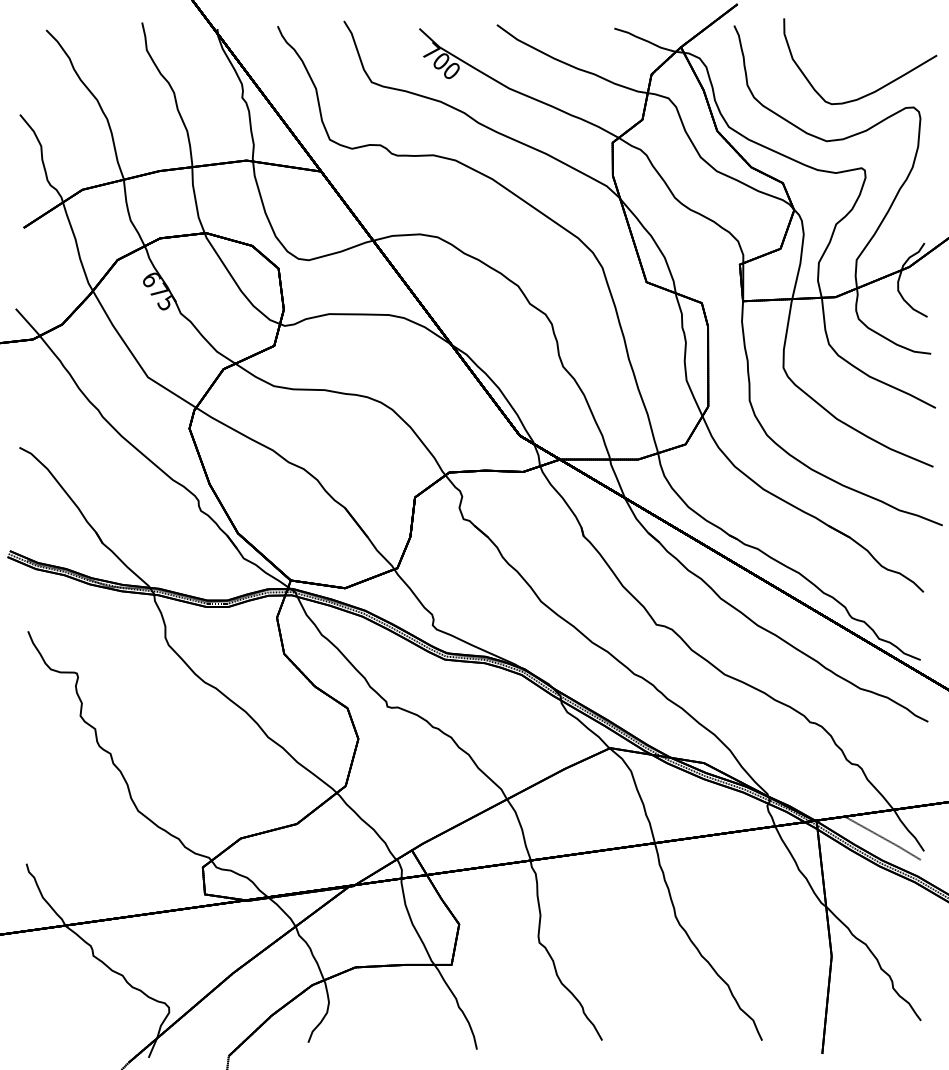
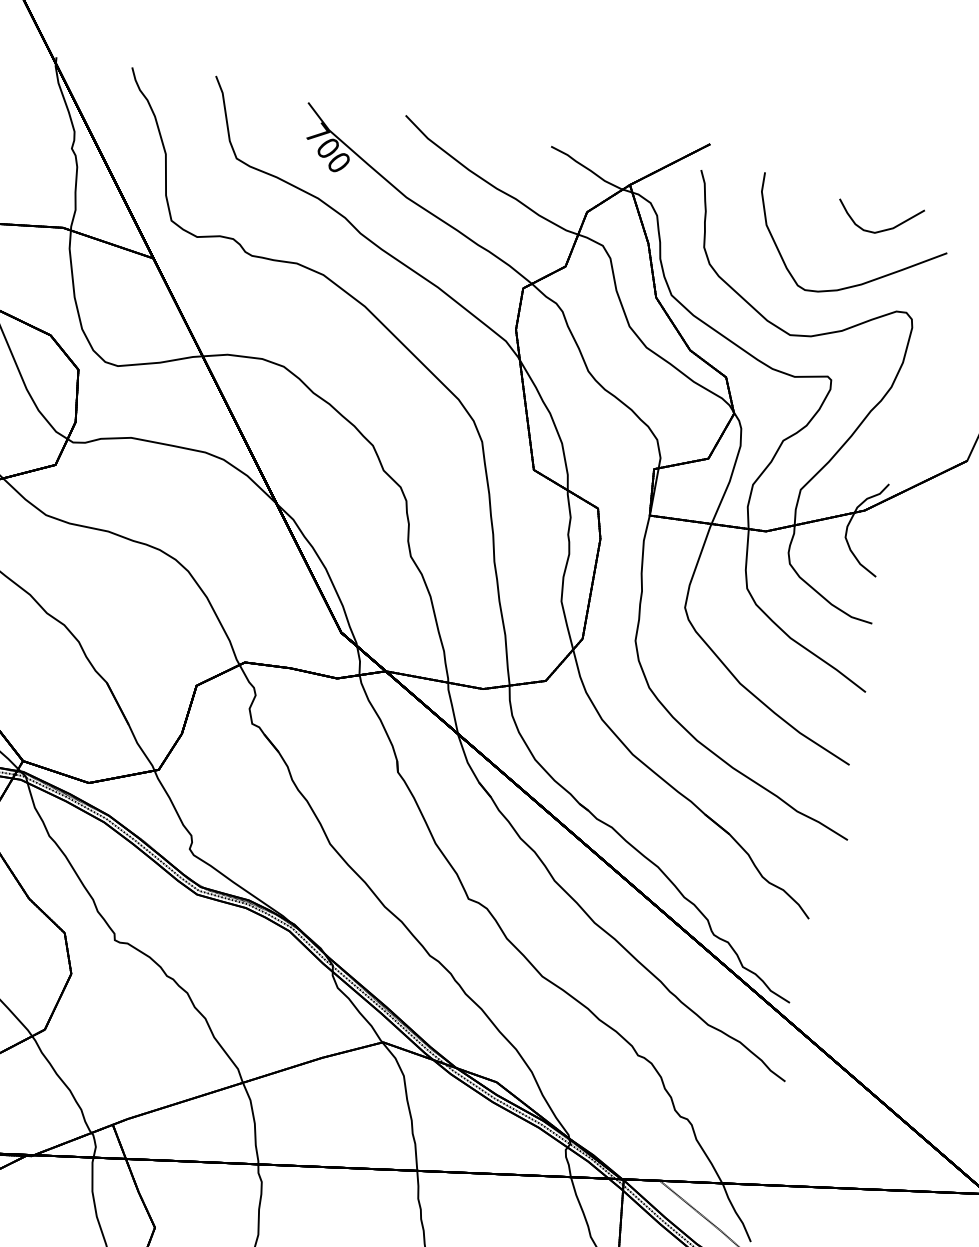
part: (882, 46) -> (881, 229), added

